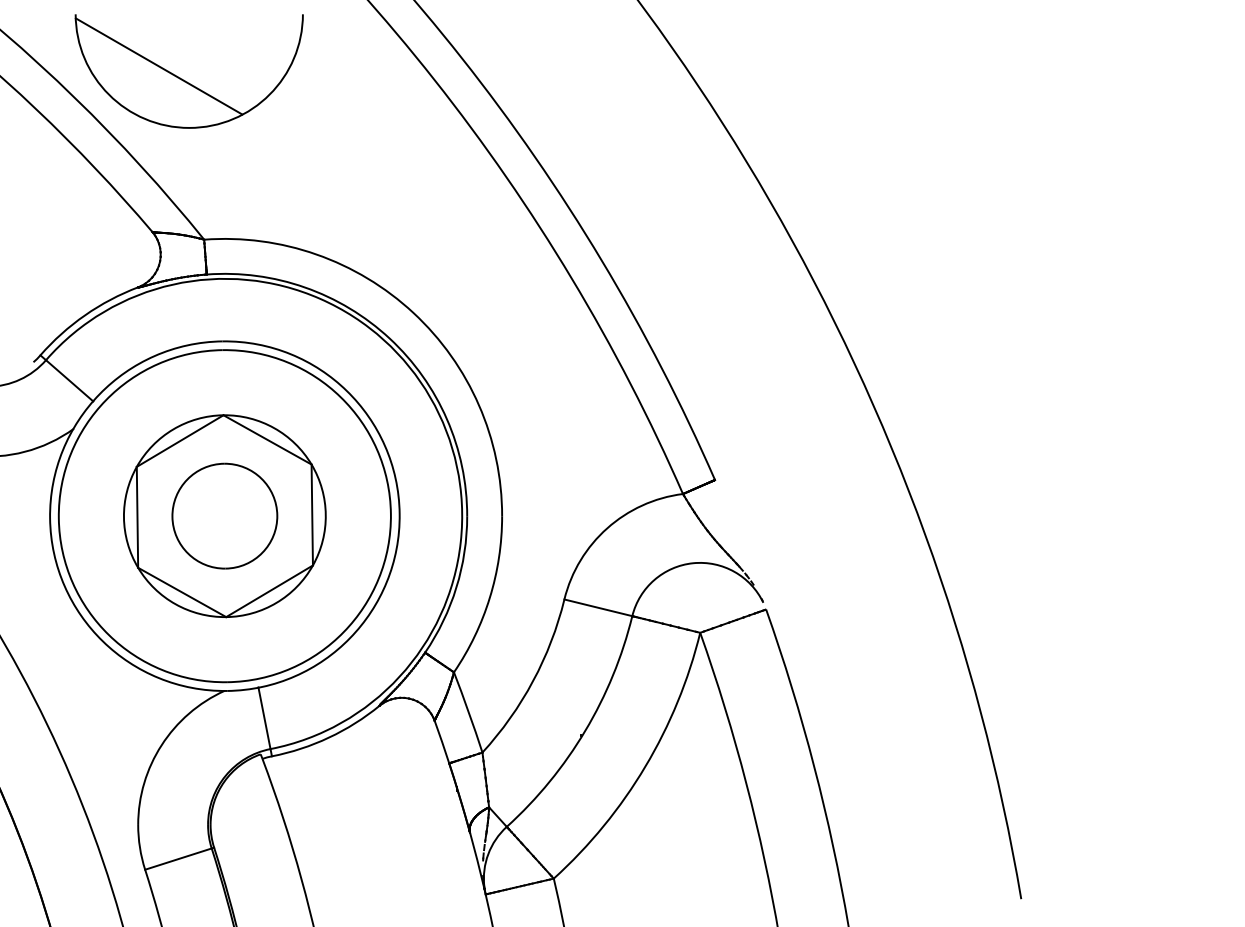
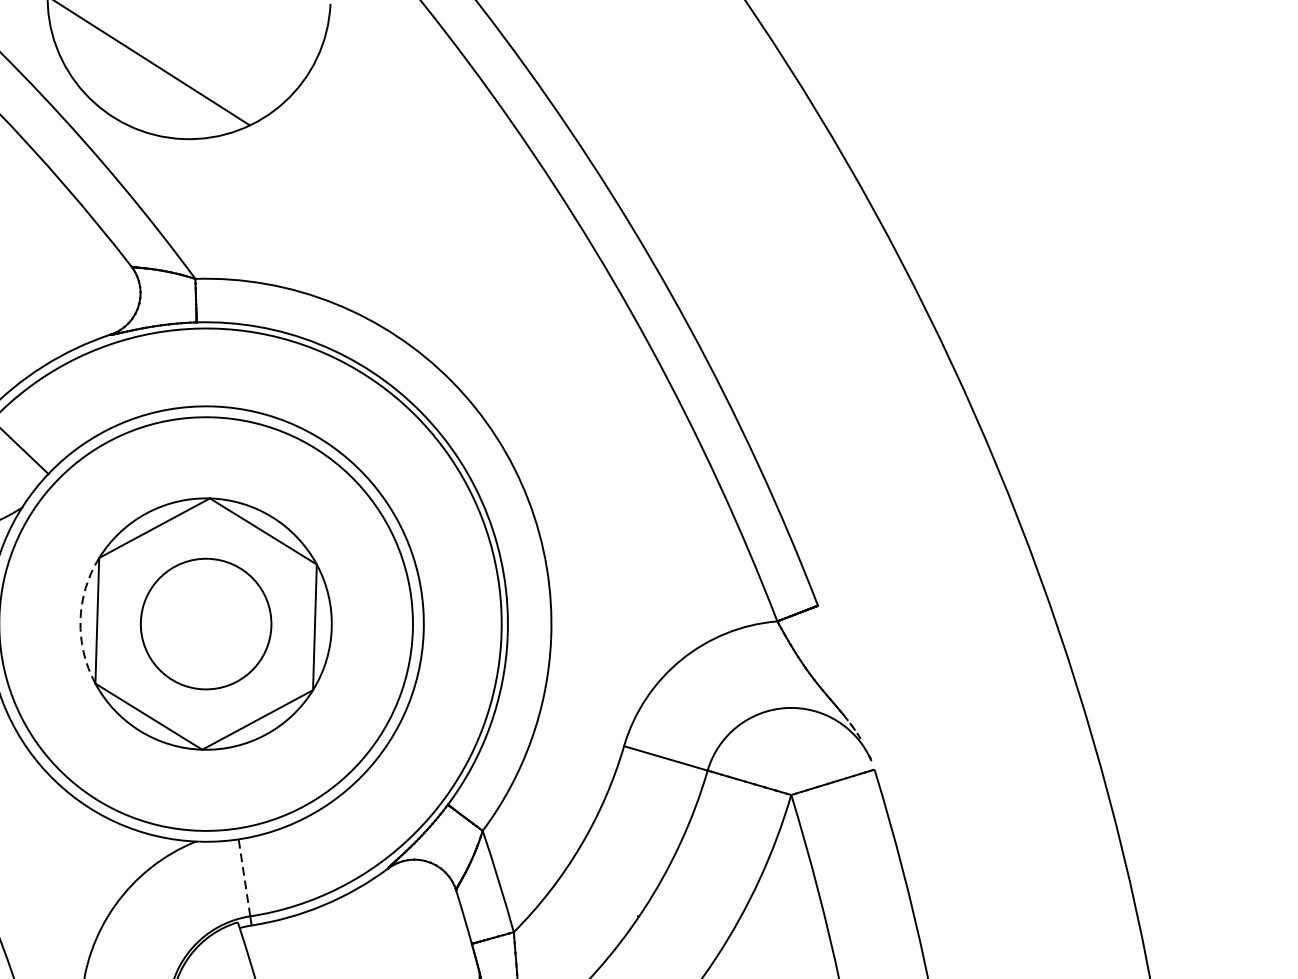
arc: (123, 517) -> (79, 620), solid -> dashed
line: (264, 717) -> (244, 876), solid -> dashed

